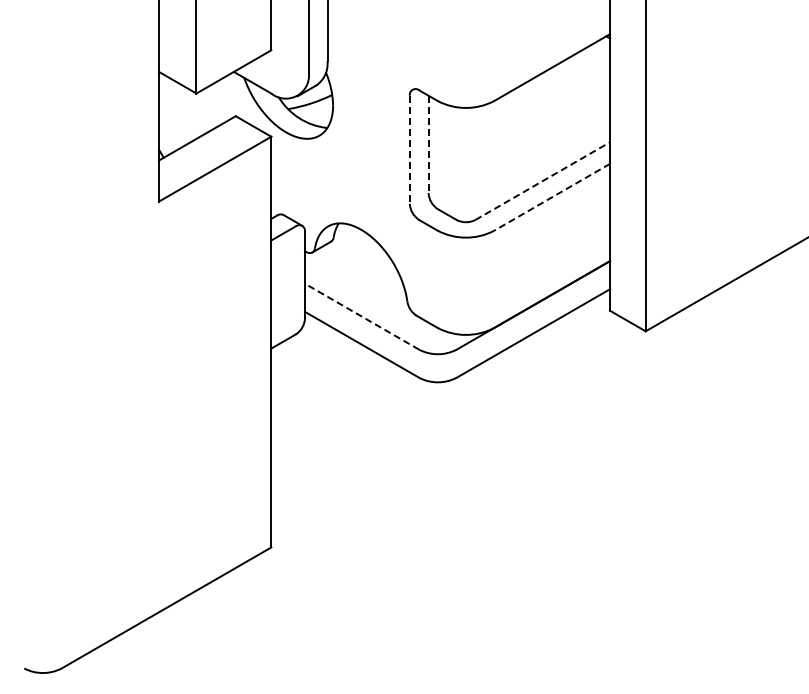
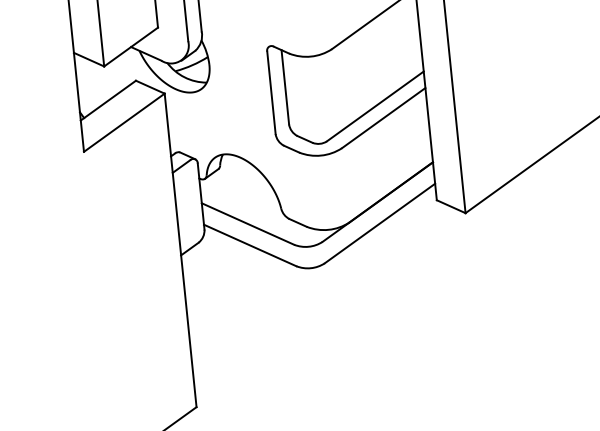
line: (428, 144) -> (285, 87), dashed -> solid
line: (409, 150) -> (271, 93), dashed -> solid
line: (542, 181) -> (375, 106), dashed -> solid
line: (551, 197) -> (383, 118), dashed -> solid
line: (362, 316) -> (248, 223), dashed -> solid

